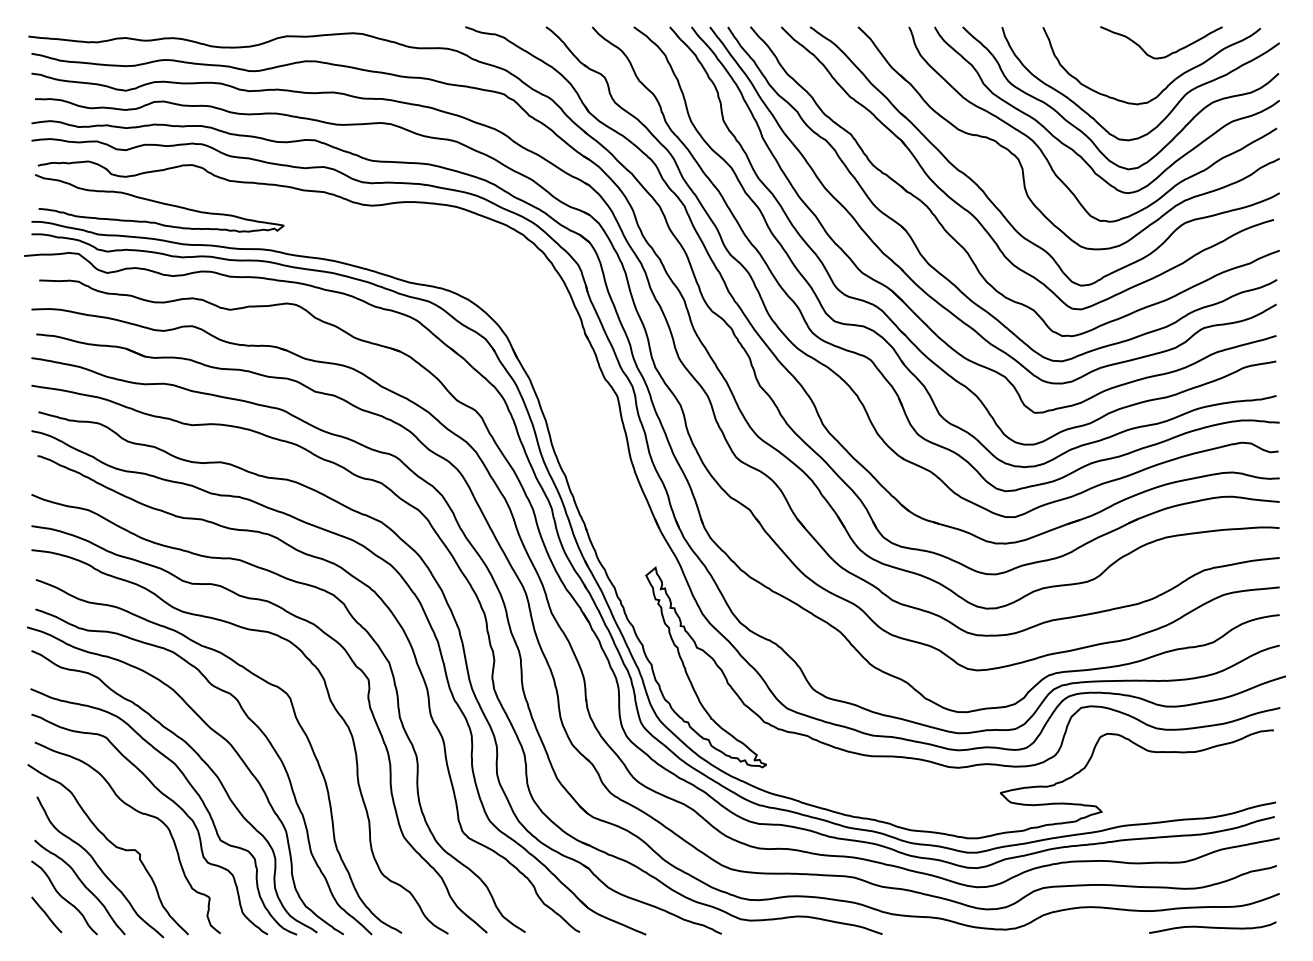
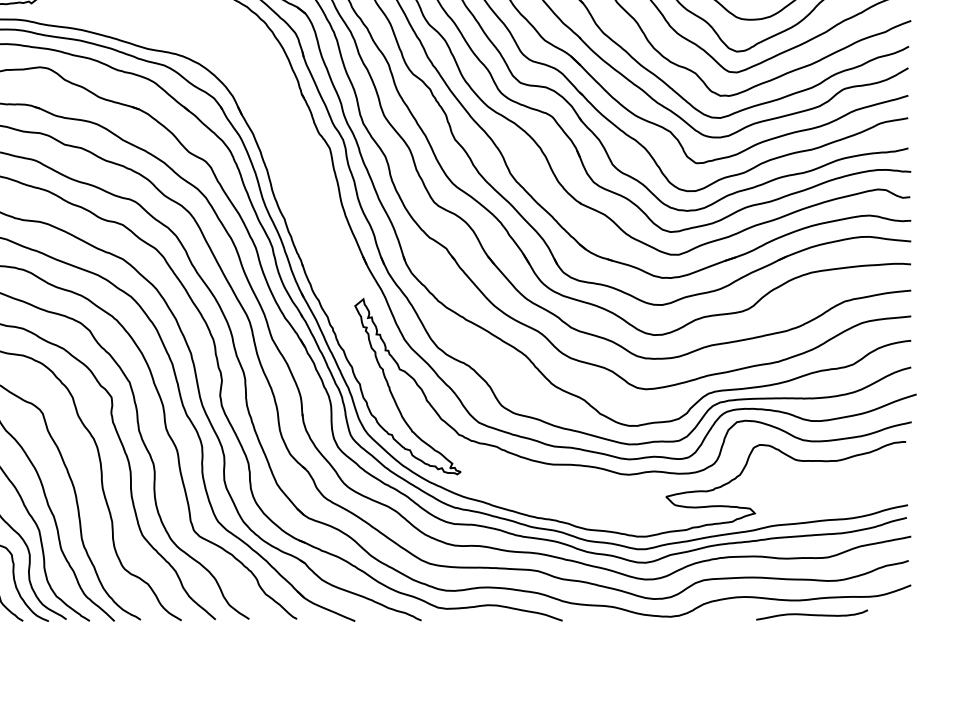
curve: (1212, 927) -> (811, 614), moved

